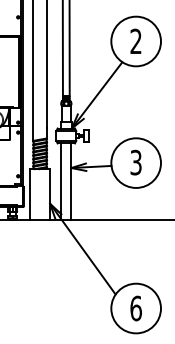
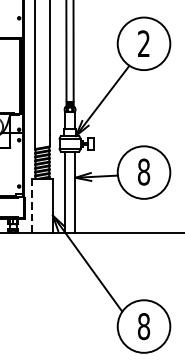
text: (135, 162) -> (143, 171), 3 -> 8
line: (30, 194) -> (32, 205), solid -> dashed
text: (135, 308) -> (143, 326), 6 -> 8

